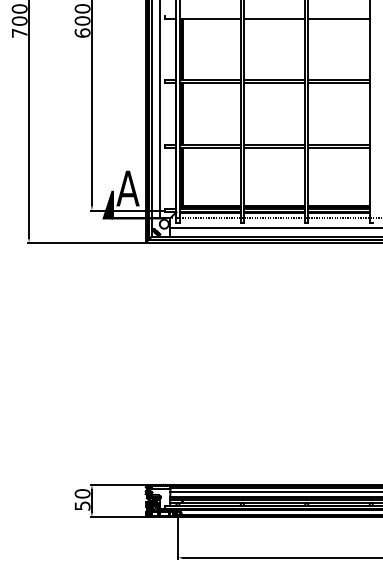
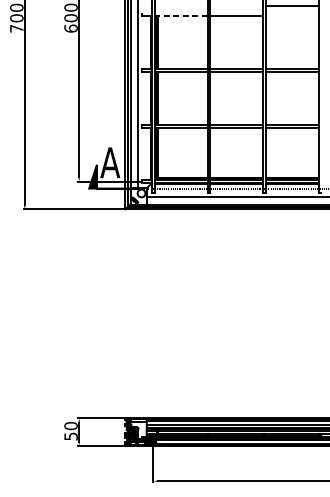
line: (210, 18) -> (181, 16), solid -> dashed
line: (338, 18) -> (291, 5), moved

